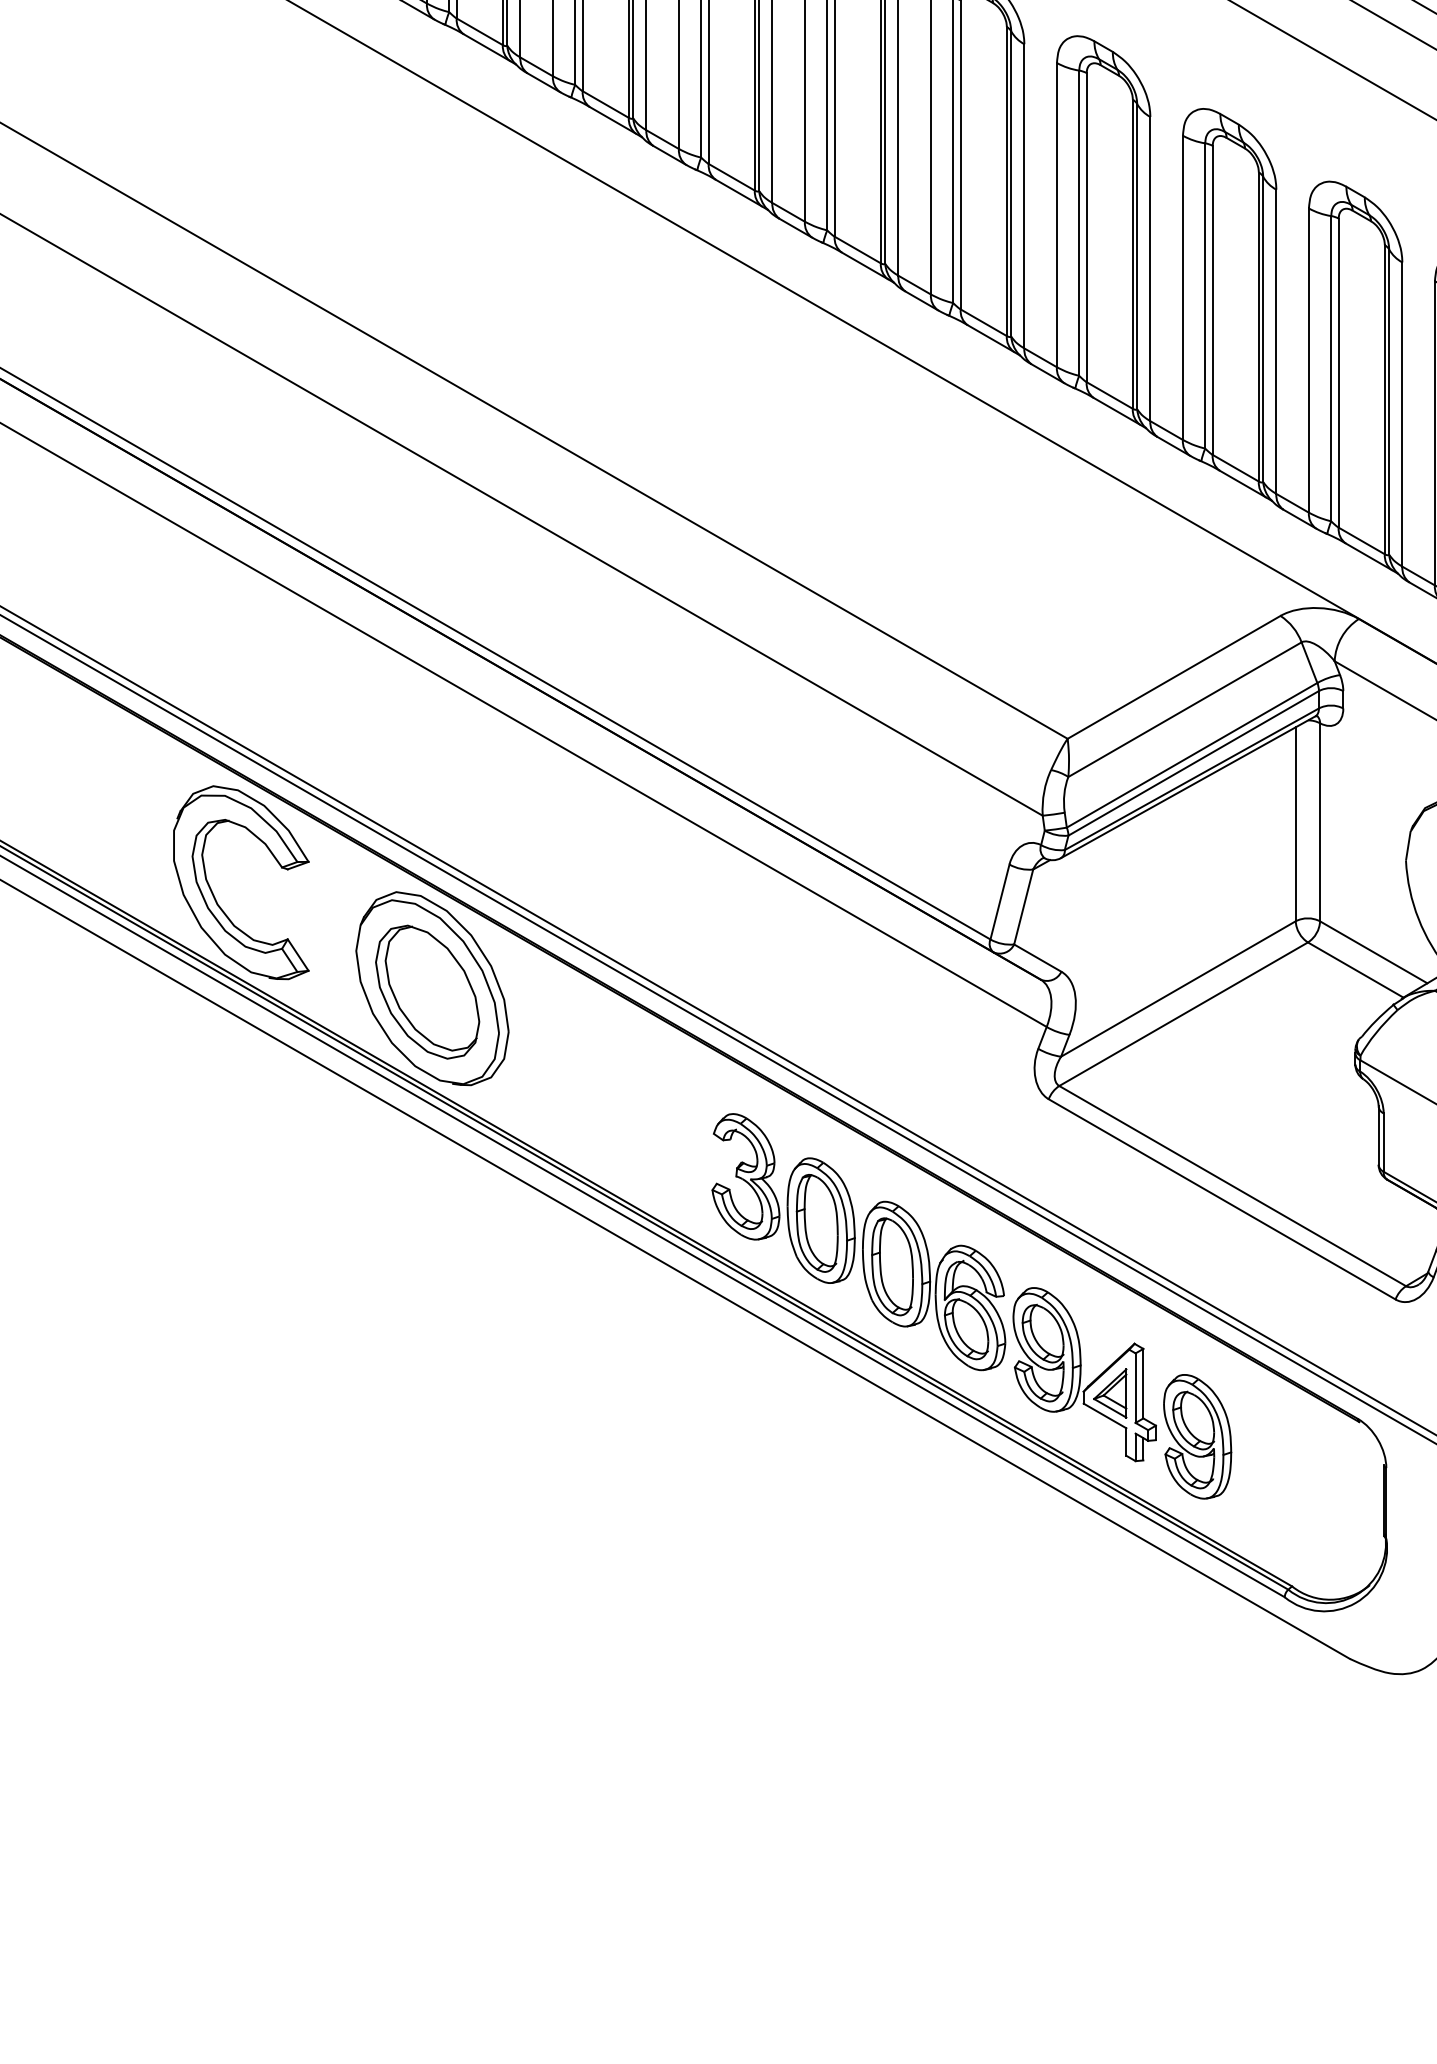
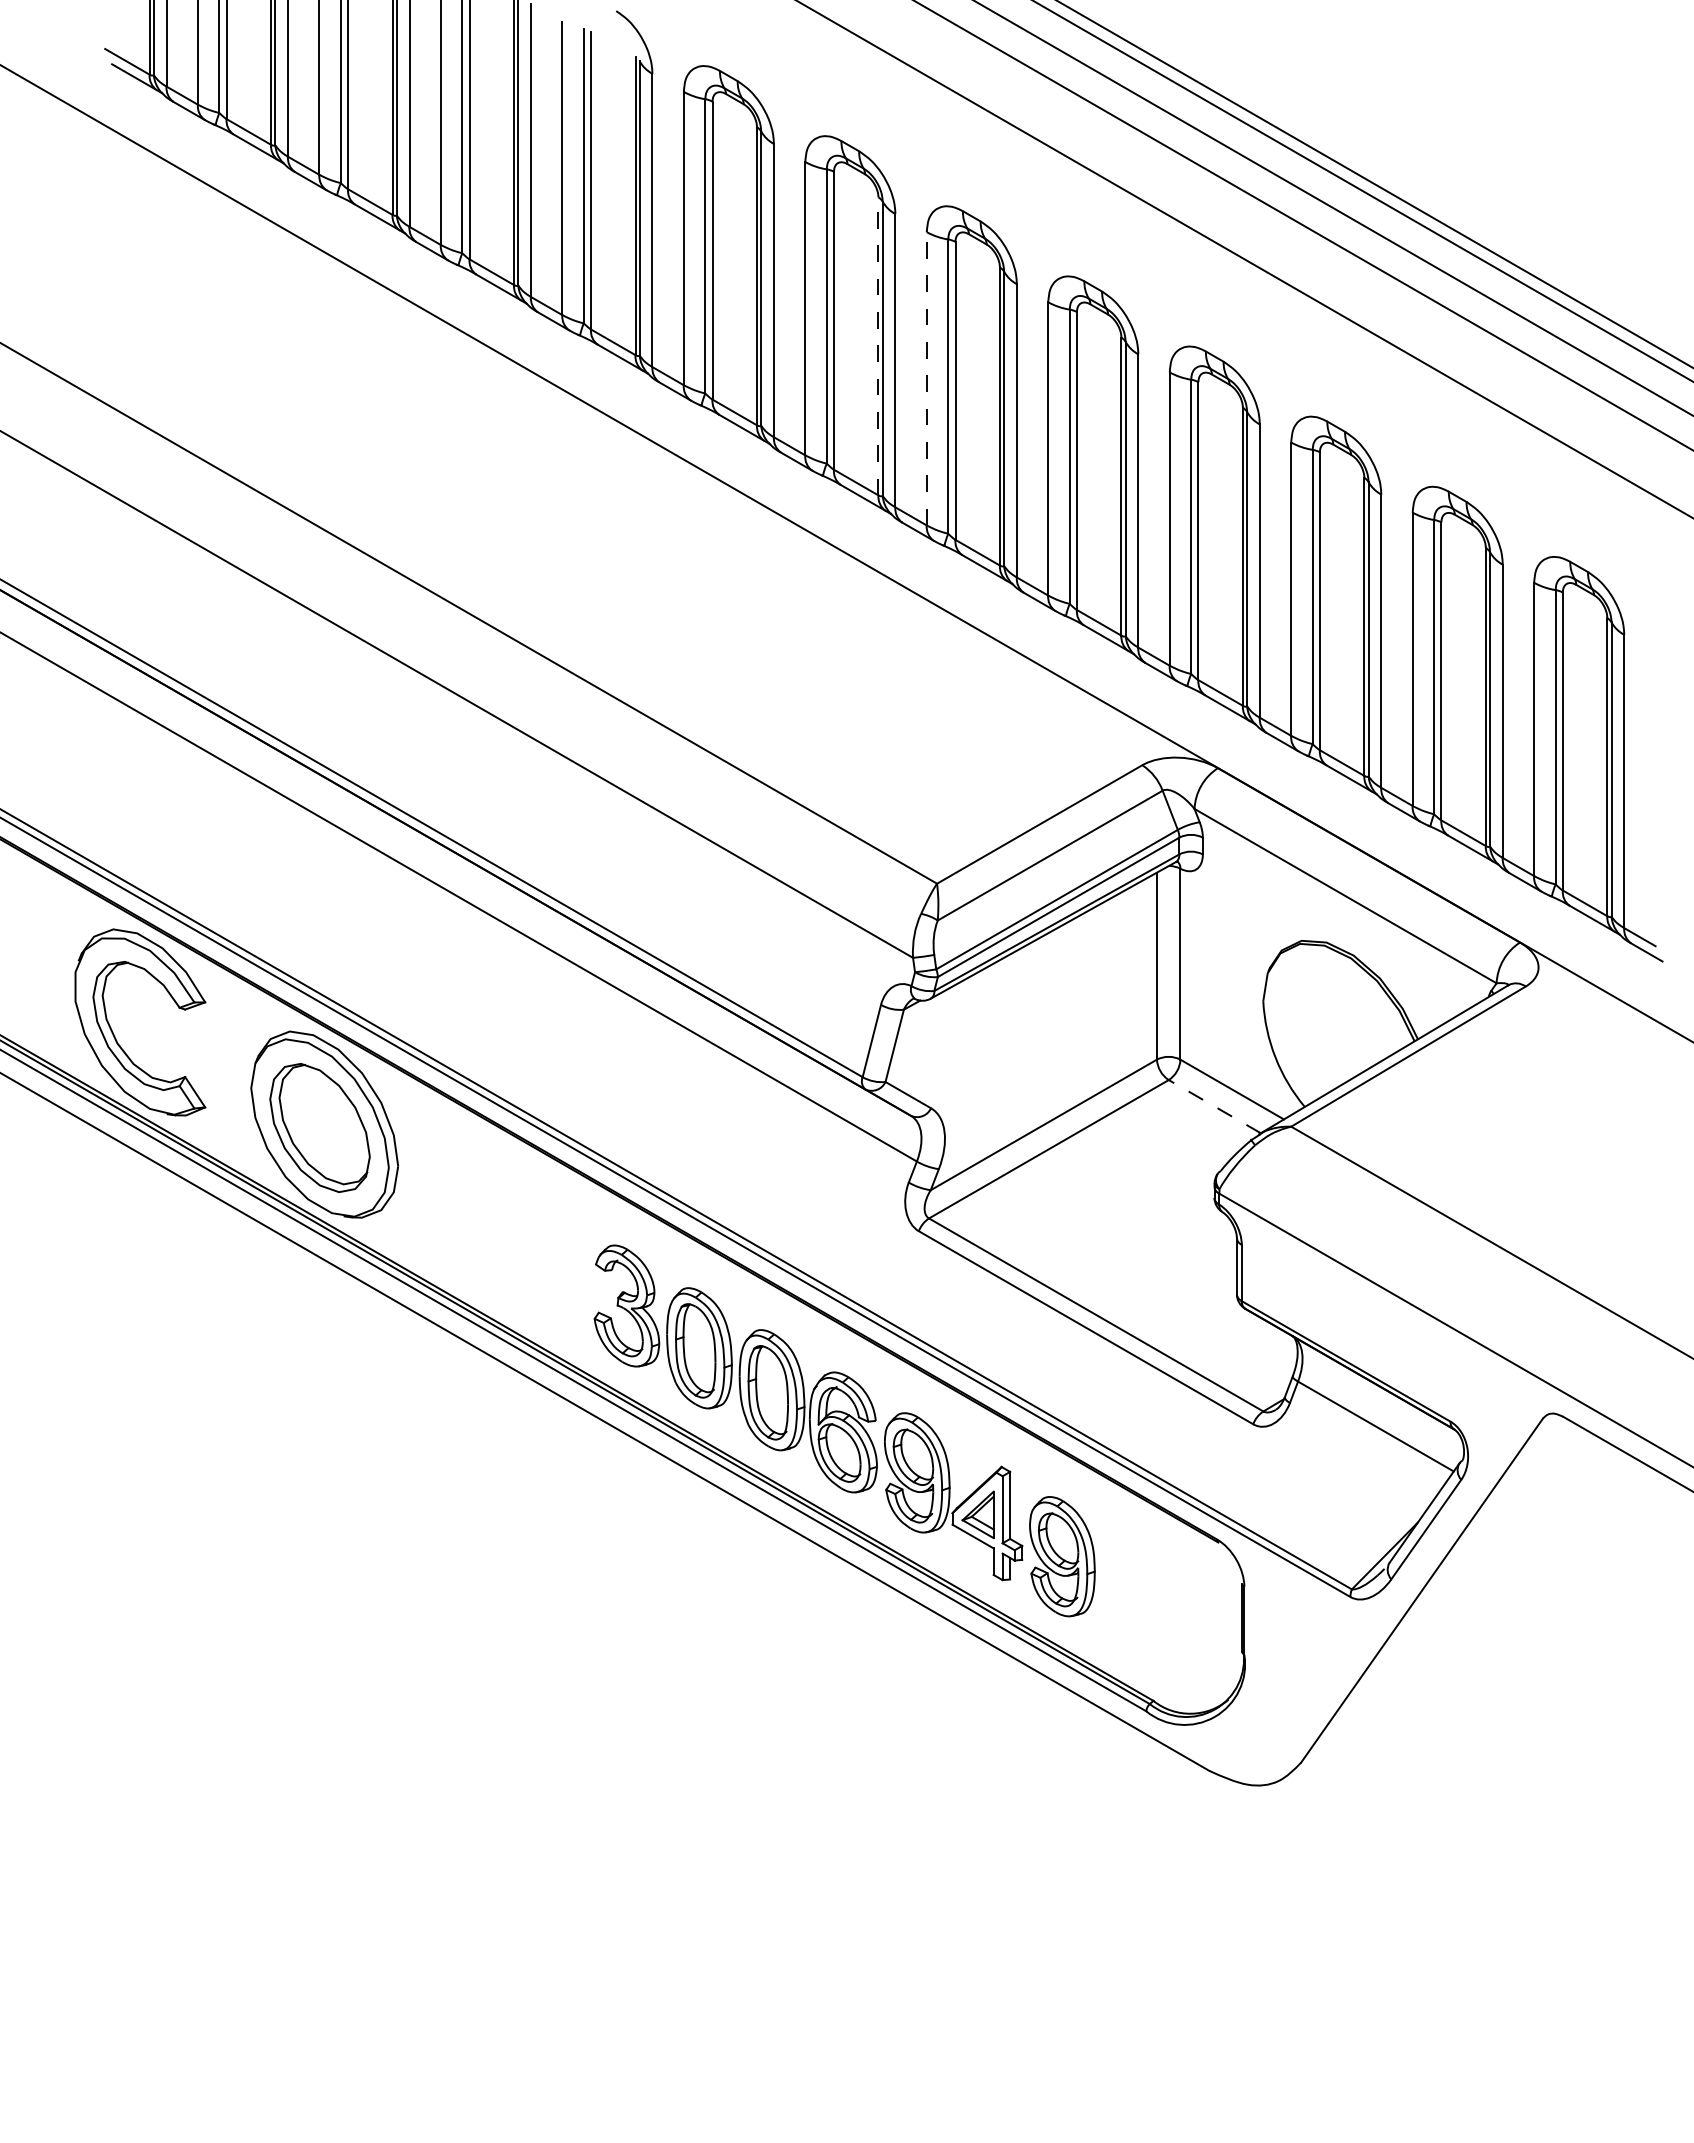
line: (1006, 181) -> (878, 346), solid -> dashed
line: (1056, 214) -> (926, 378), solid -> dashed
line: (1355, 969) -> (1214, 1106), solid -> dashed

